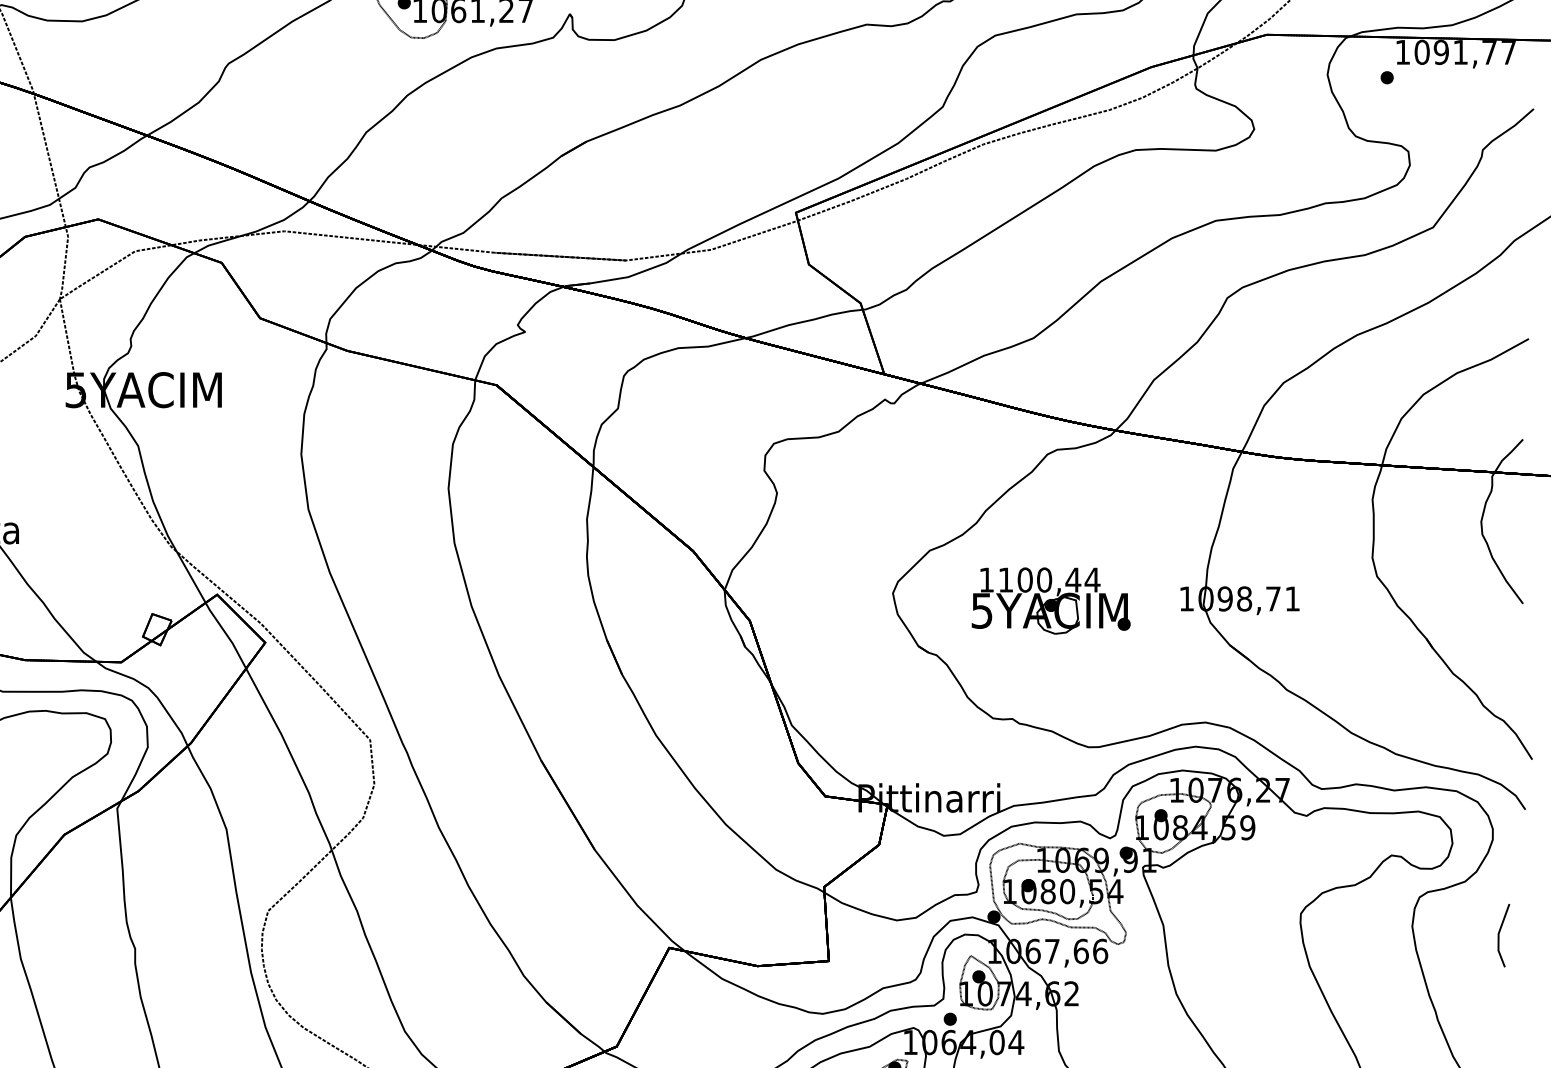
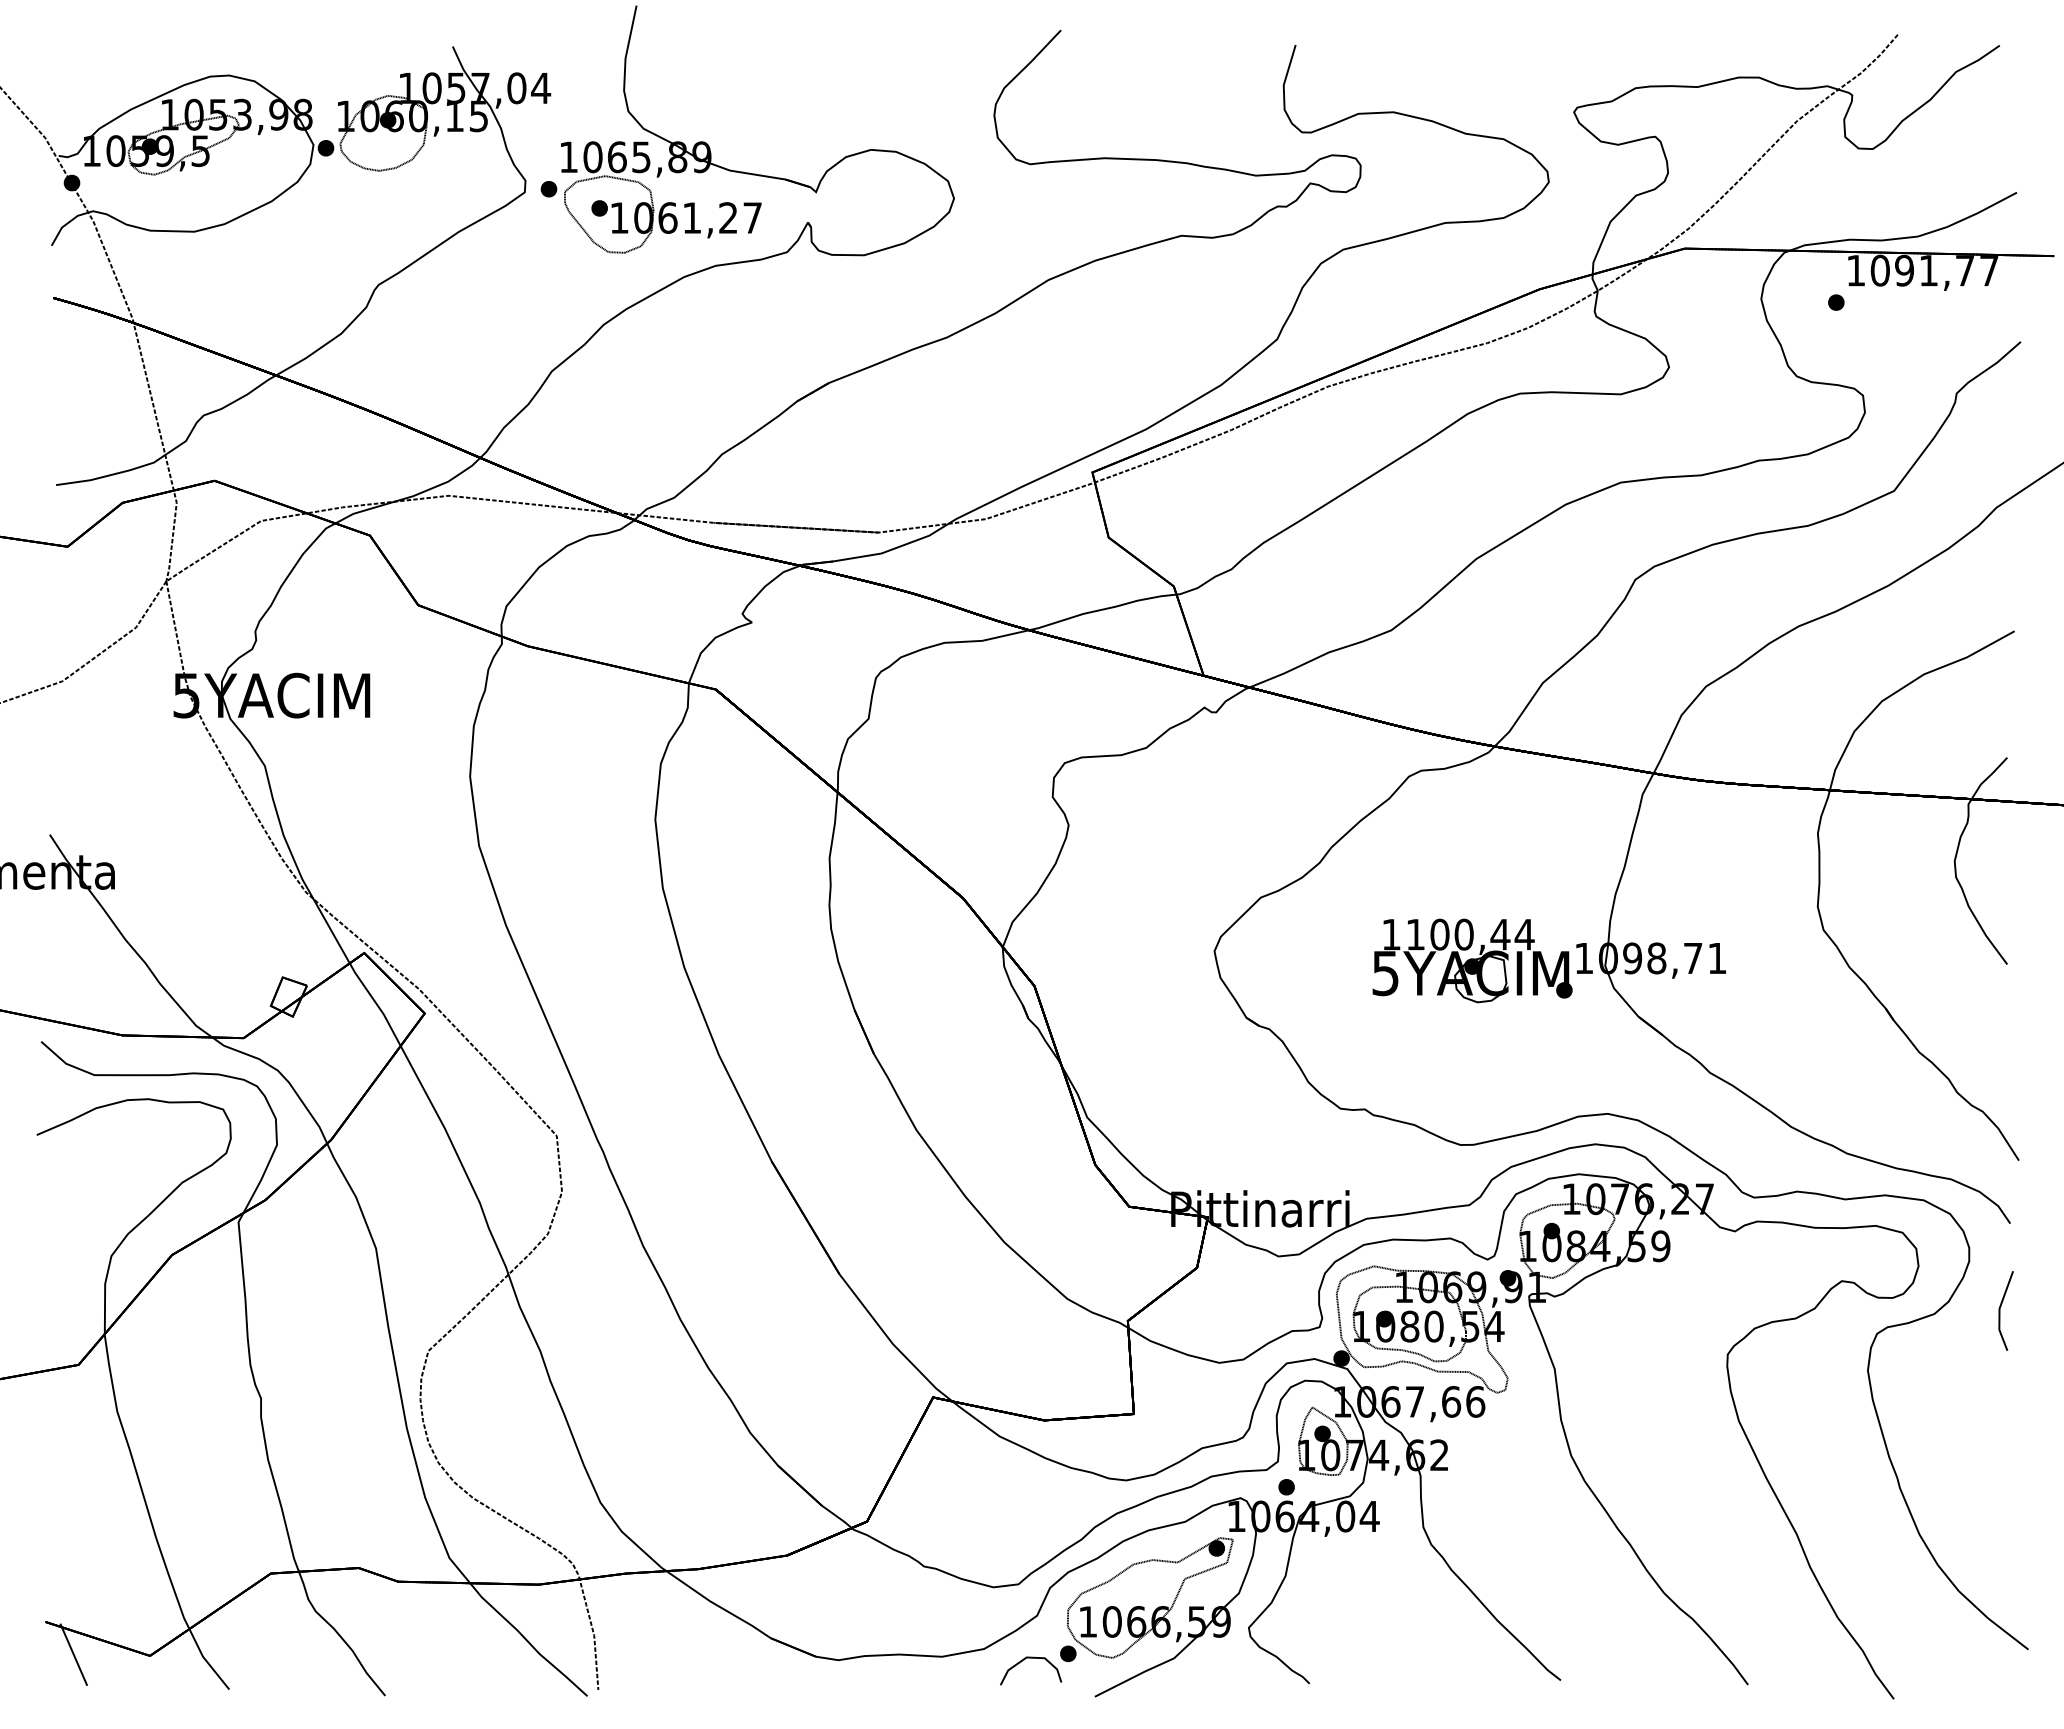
part: (1051, 600) -> (1472, 960), moved
line: (1499, 935) -> (2000, 1310), moved

